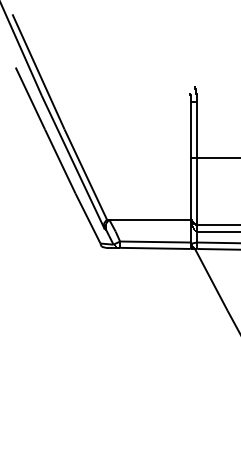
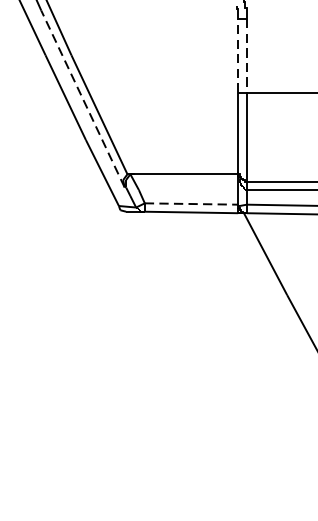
line: (190, 130) -> (237, 56), solid -> dashed
line: (197, 130) -> (247, 56), solid -> dashed
line: (73, 162) -> (83, 98), solid -> dashed
line: (155, 242) -> (191, 204), solid -> dashed

